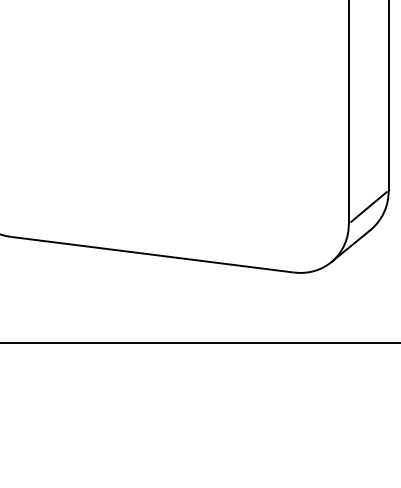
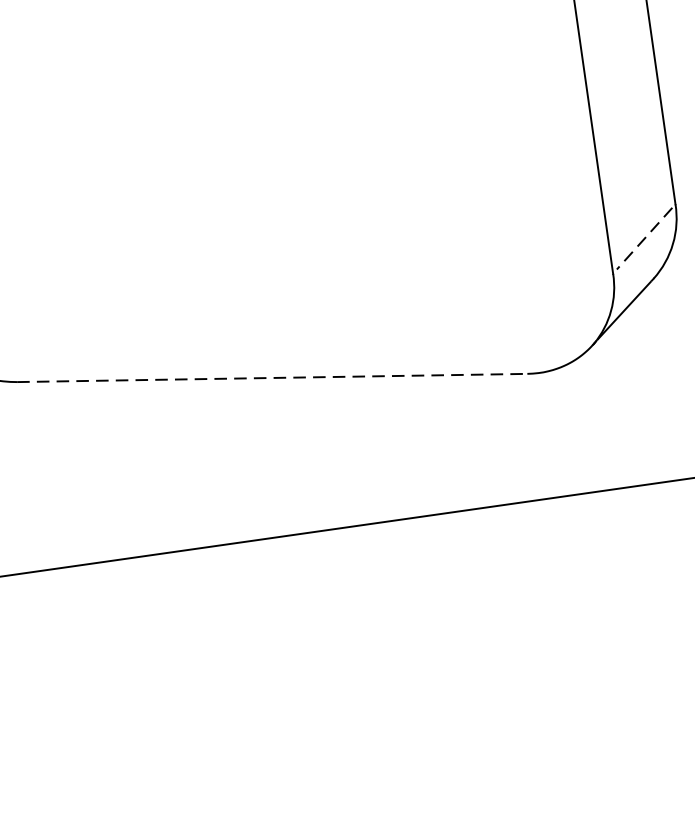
line: (368, 207) -> (644, 239), solid -> dashed
line: (151, 254) -> (270, 377), solid -> dashed

